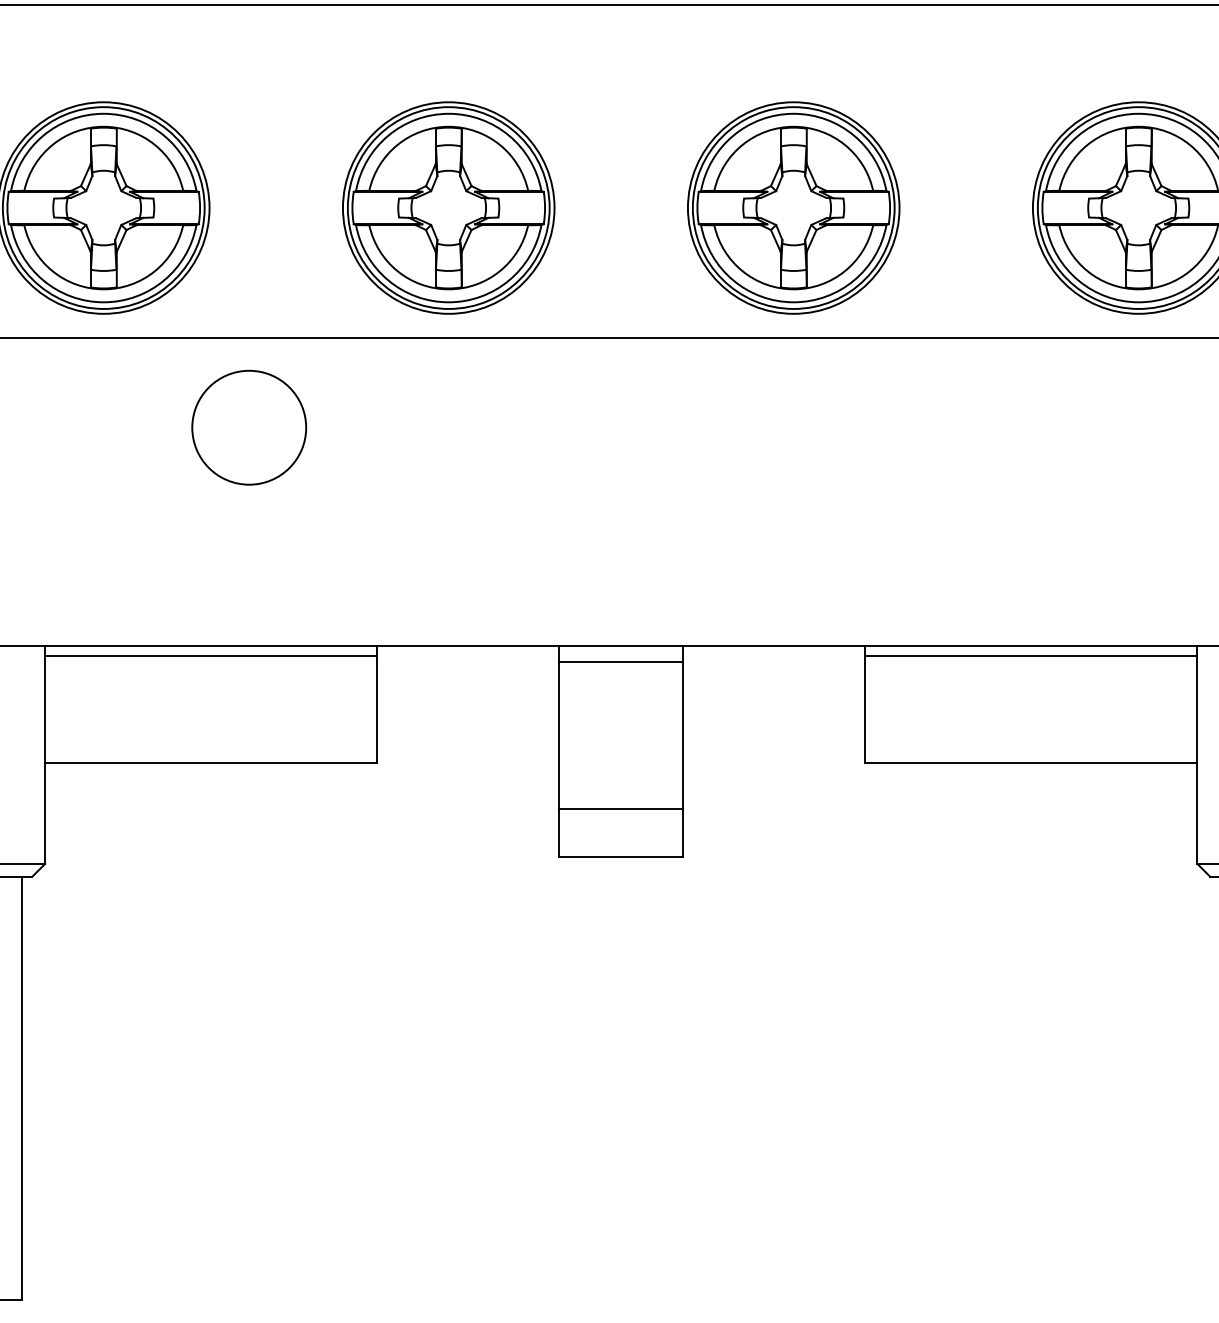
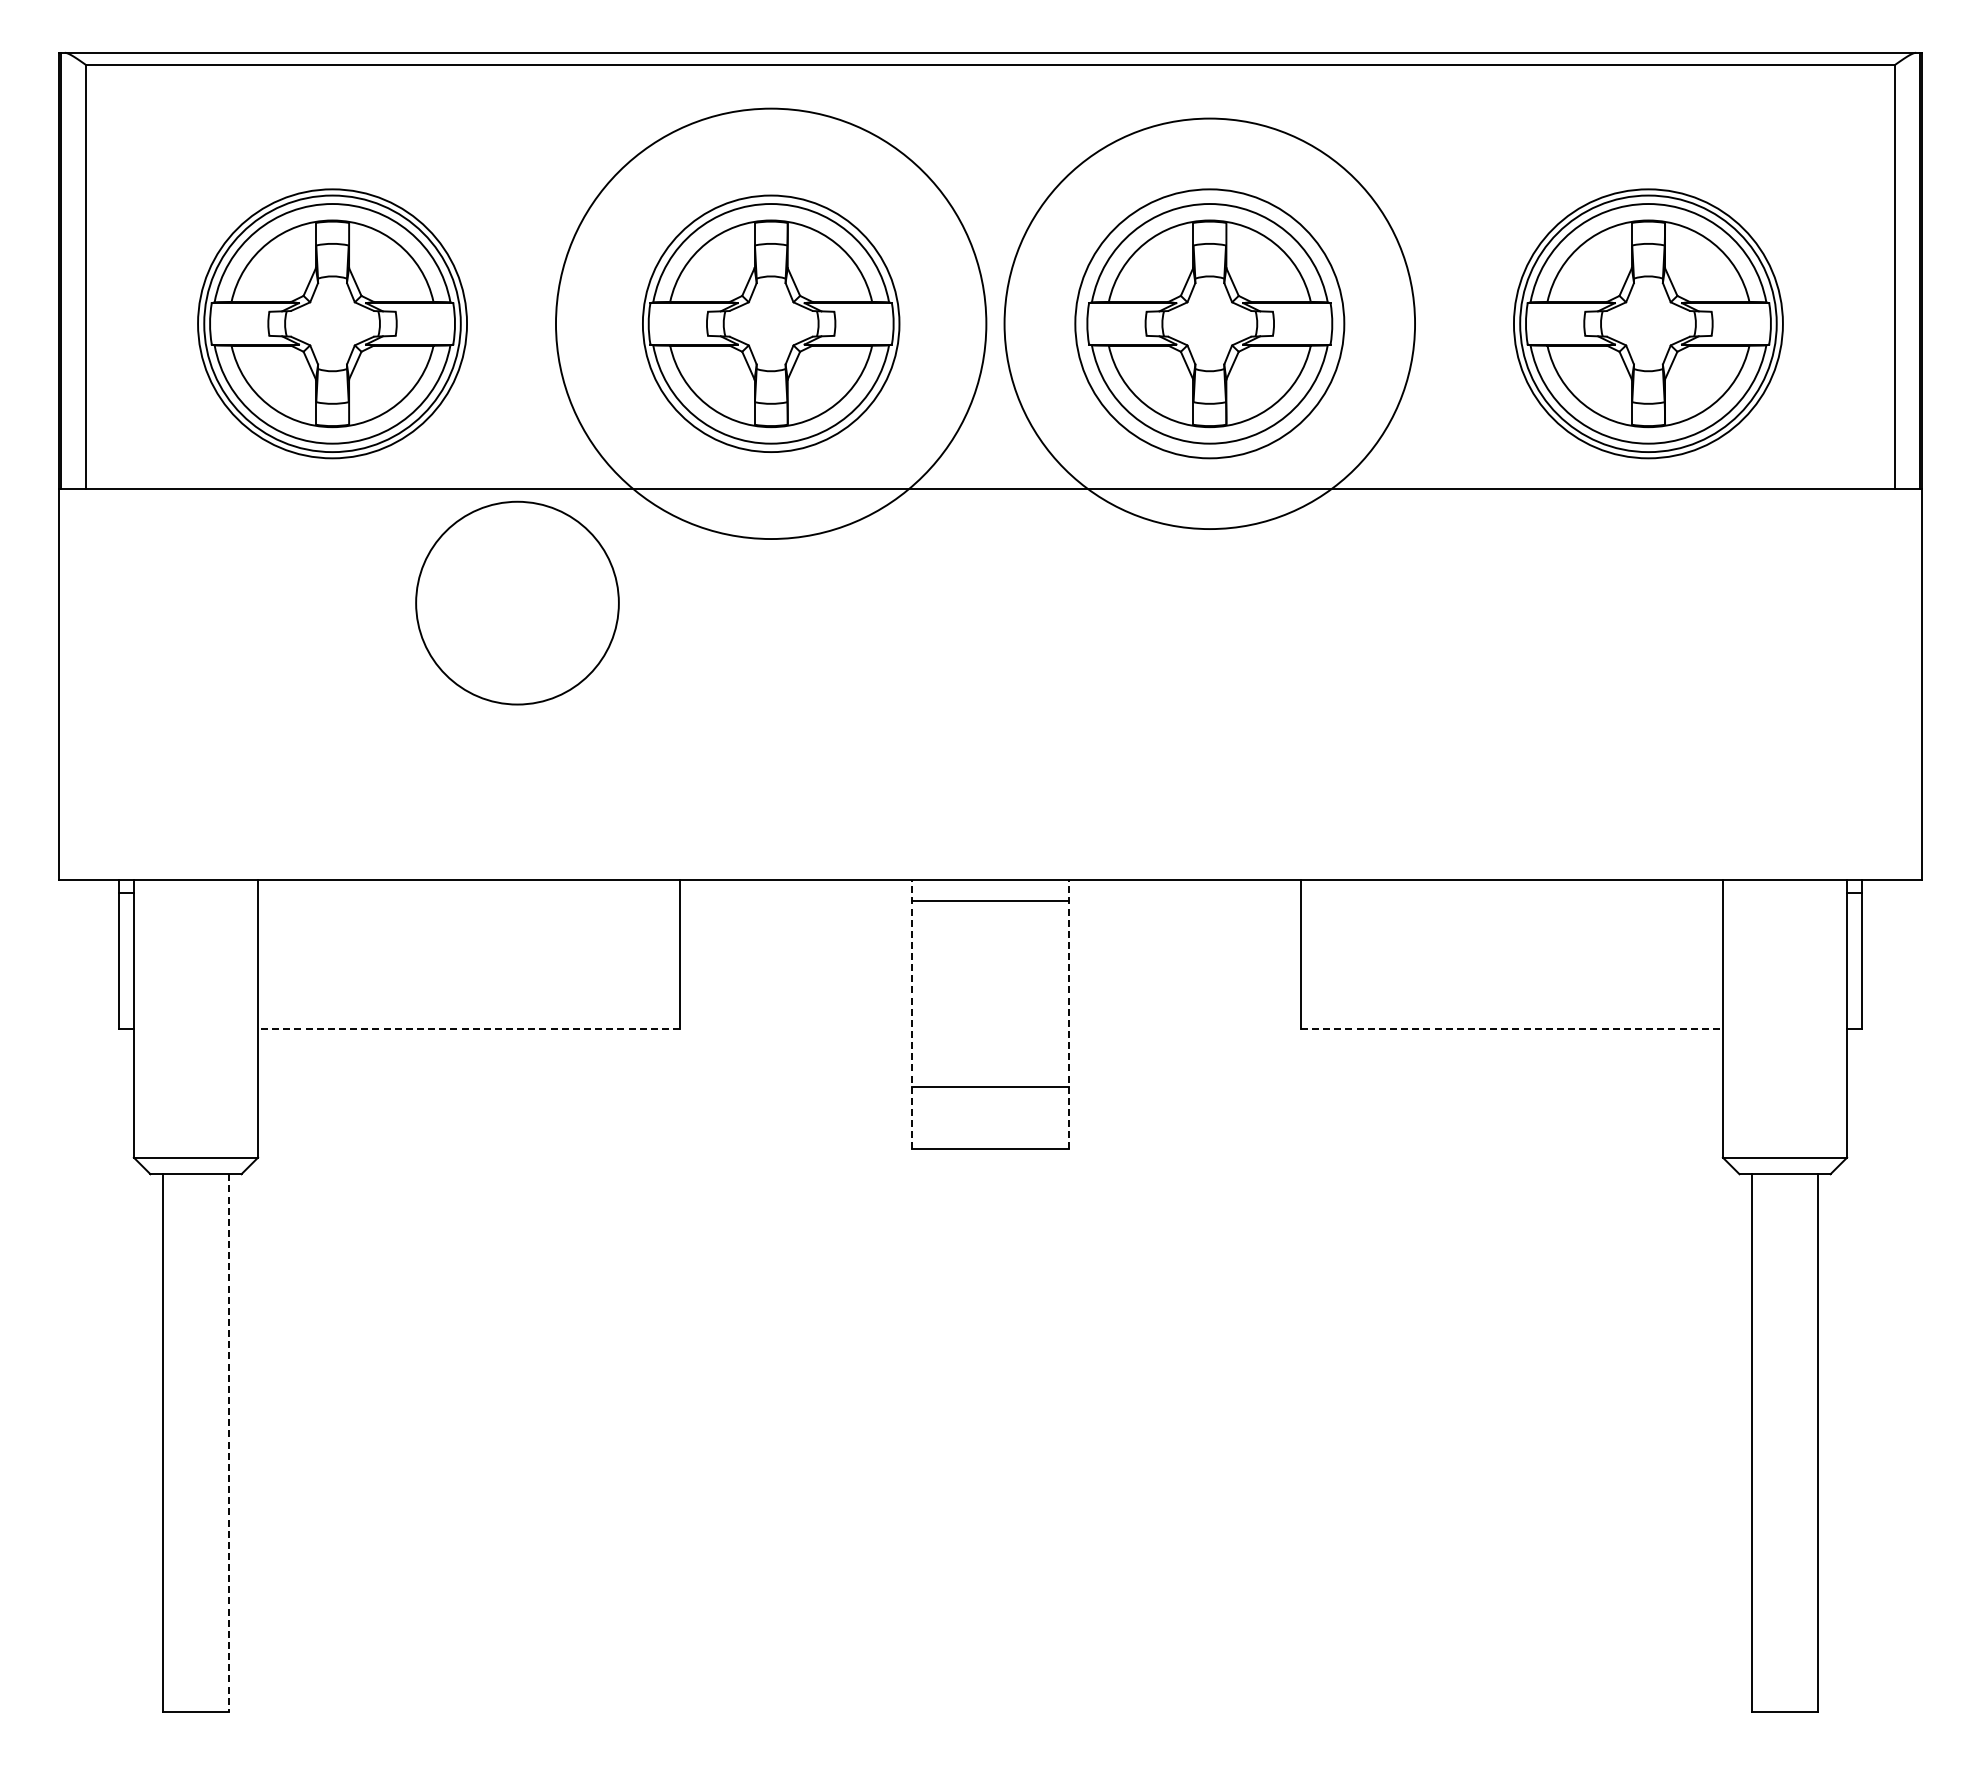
circle: (448, 207) -> (770, 323), size x1.6
circle: (793, 207) -> (1209, 323), size x1.6
circle: (249, 427) -> (517, 602), size x1.4
line: (211, 655) -> (469, 892), removed
line: (1031, 655) -> (1511, 892), removed
line: (559, 751) -> (911, 1014), solid -> dashed
line: (683, 751) -> (1069, 1014), solid -> dashed
line: (210, 763) -> (468, 1029), solid -> dashed
line: (1031, 763) -> (1512, 1029), solid -> dashed
line: (22, 1088) -> (229, 1443), solid -> dashed

